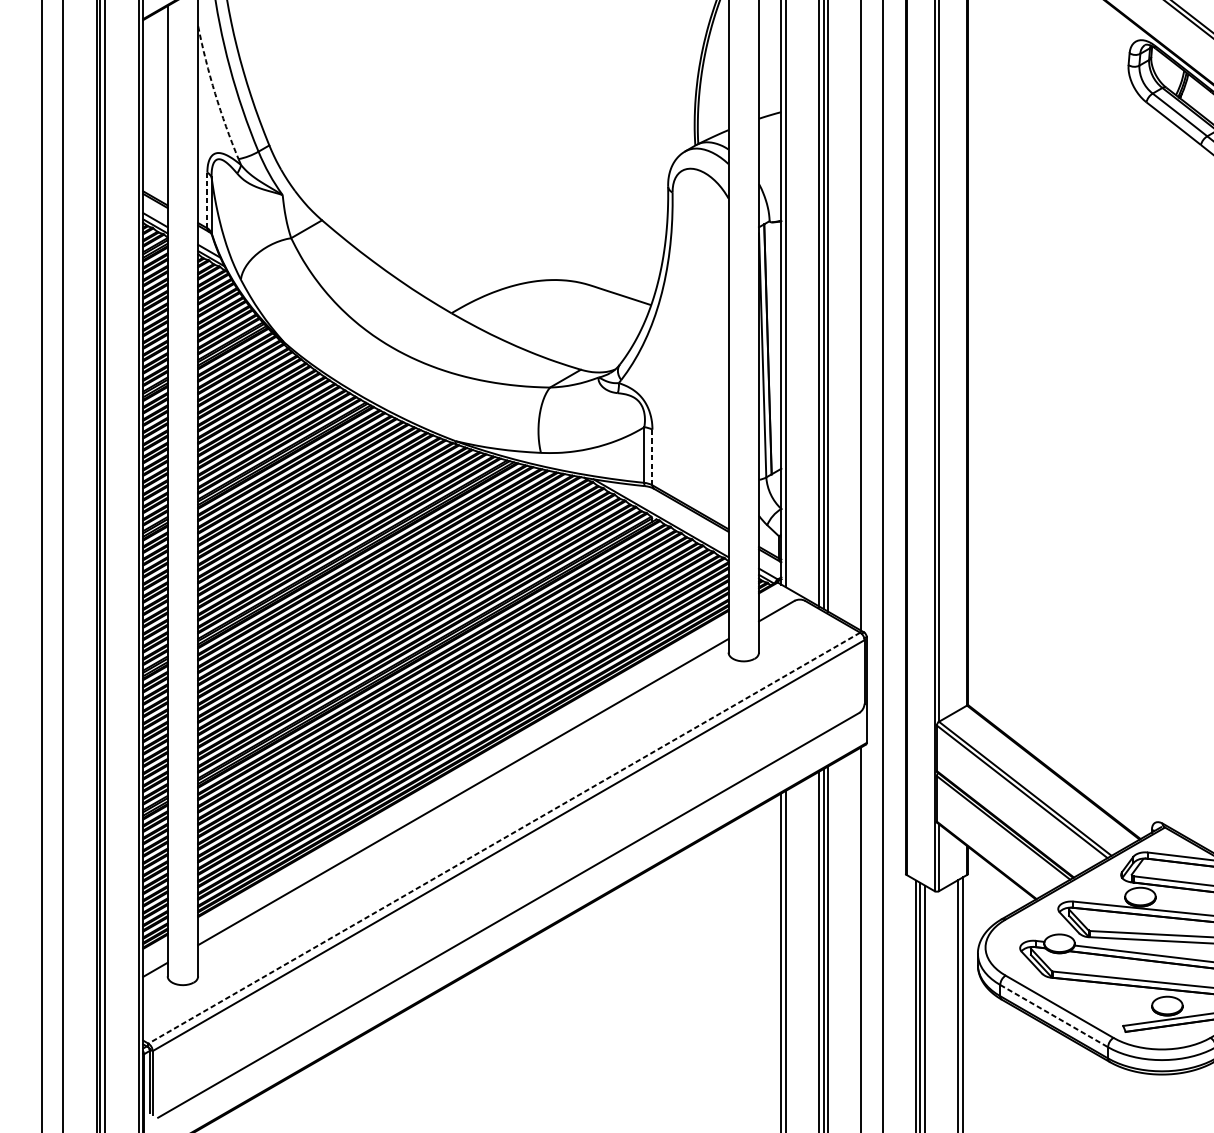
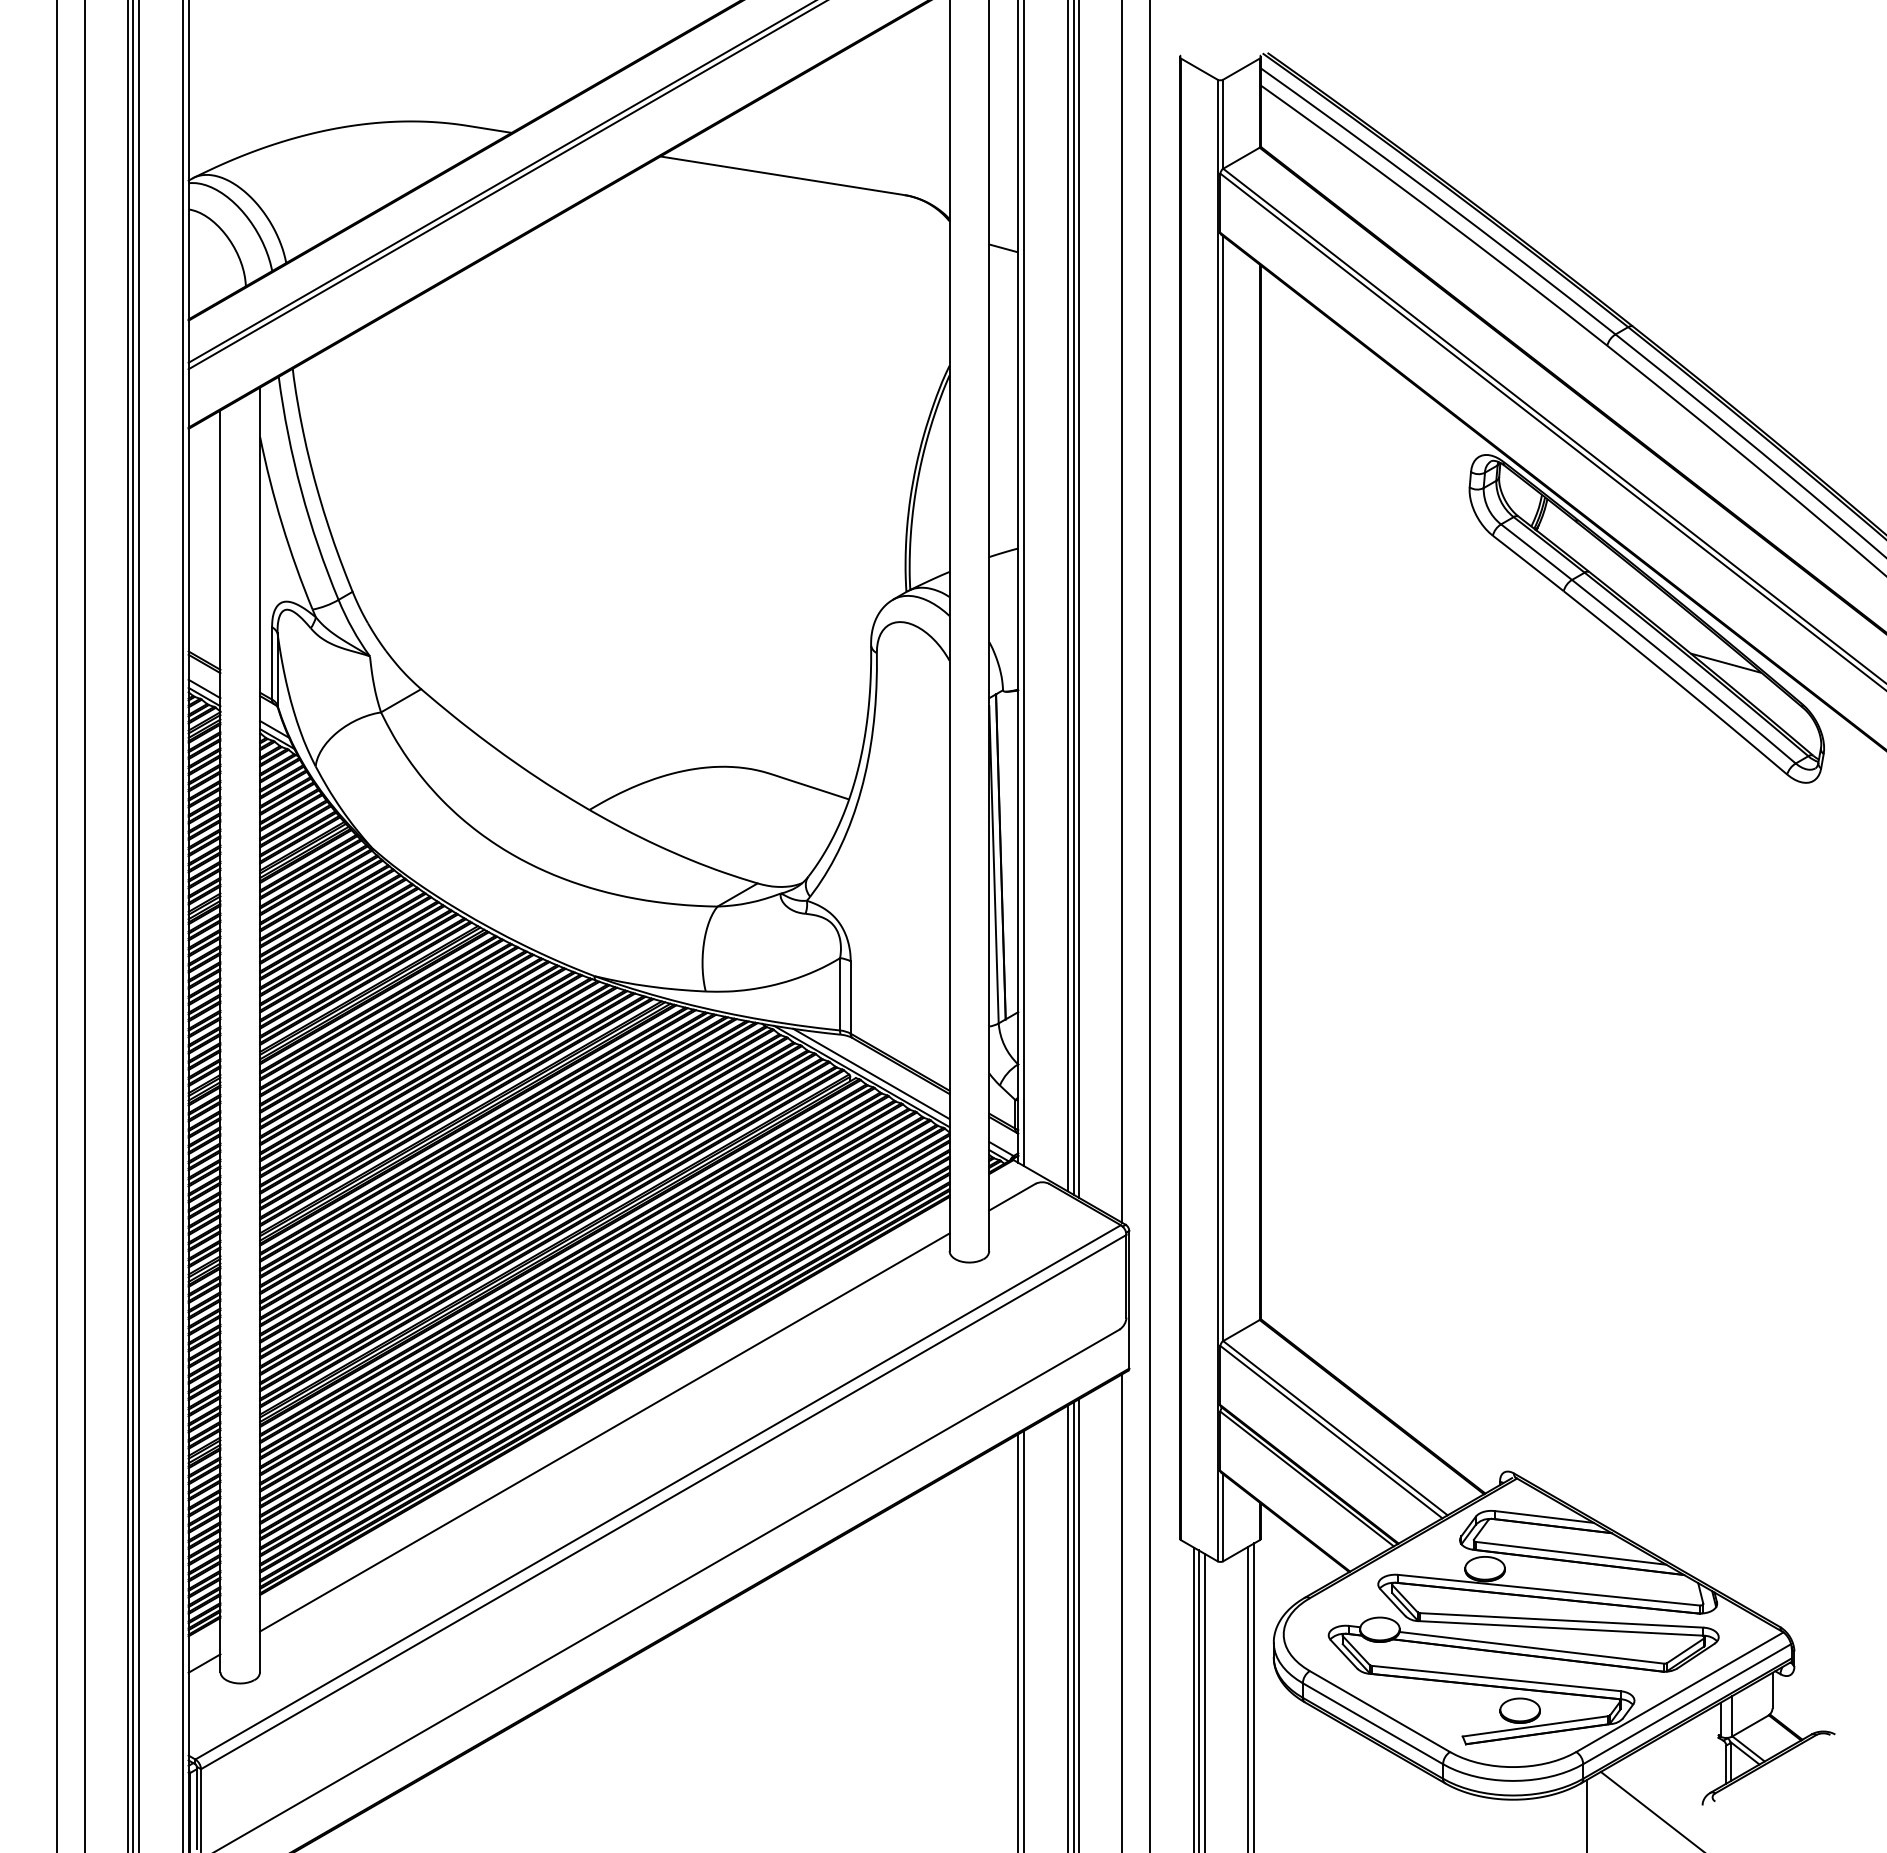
arc: (215, 93) -> (282, 524), dashed -> solid
line: (207, 199) -> (272, 662), dashed -> solid
line: (652, 458) -> (850, 998), dashed -> solid
line: (668, 515) -> (871, 1073), added
line: (503, 838) -> (657, 1492), dashed -> solid
line: (1053, 1015) -> (1372, 1723), dashed -> solid

